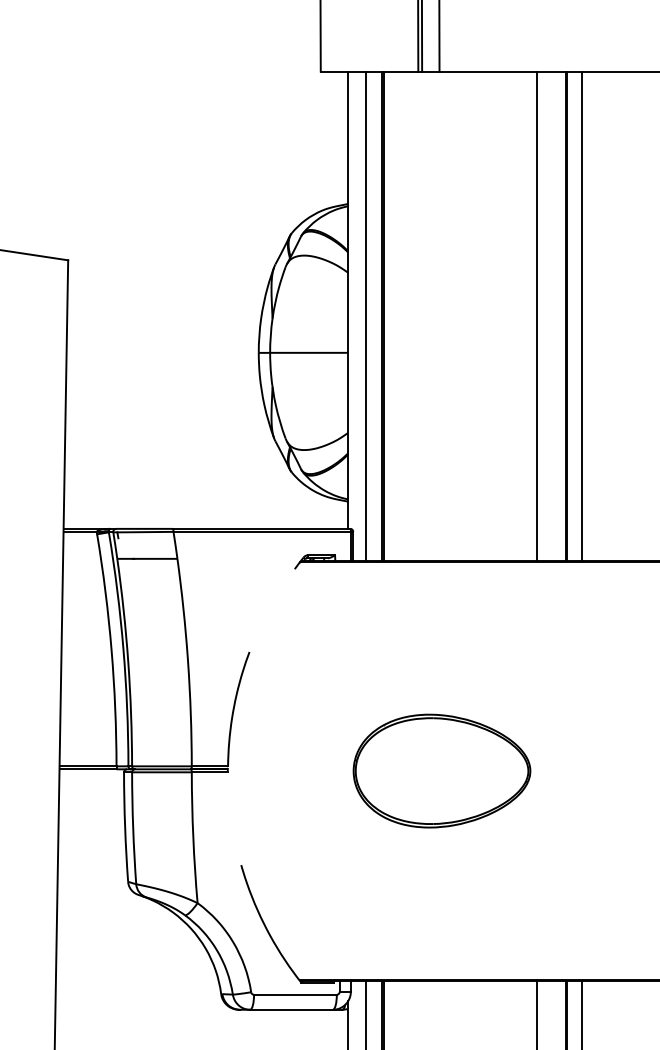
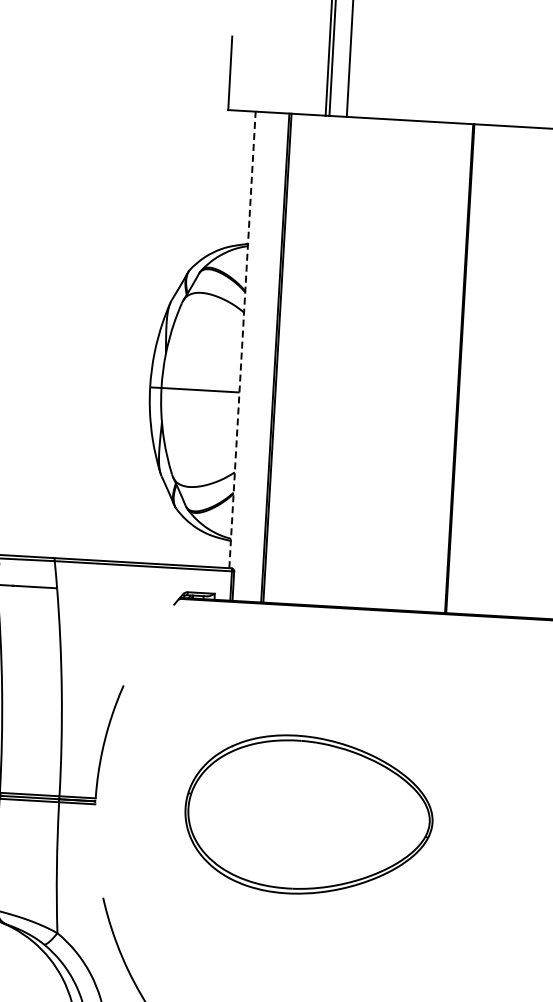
line: (348, 300) -> (242, 340), solid -> dashed
line: (365, 316) -> (258, 357), removed
line: (537, 316) -> (430, 367), removed
line: (581, 316) -> (474, 369), removed
part: (441, 770) -> (308, 814), size x1.4

